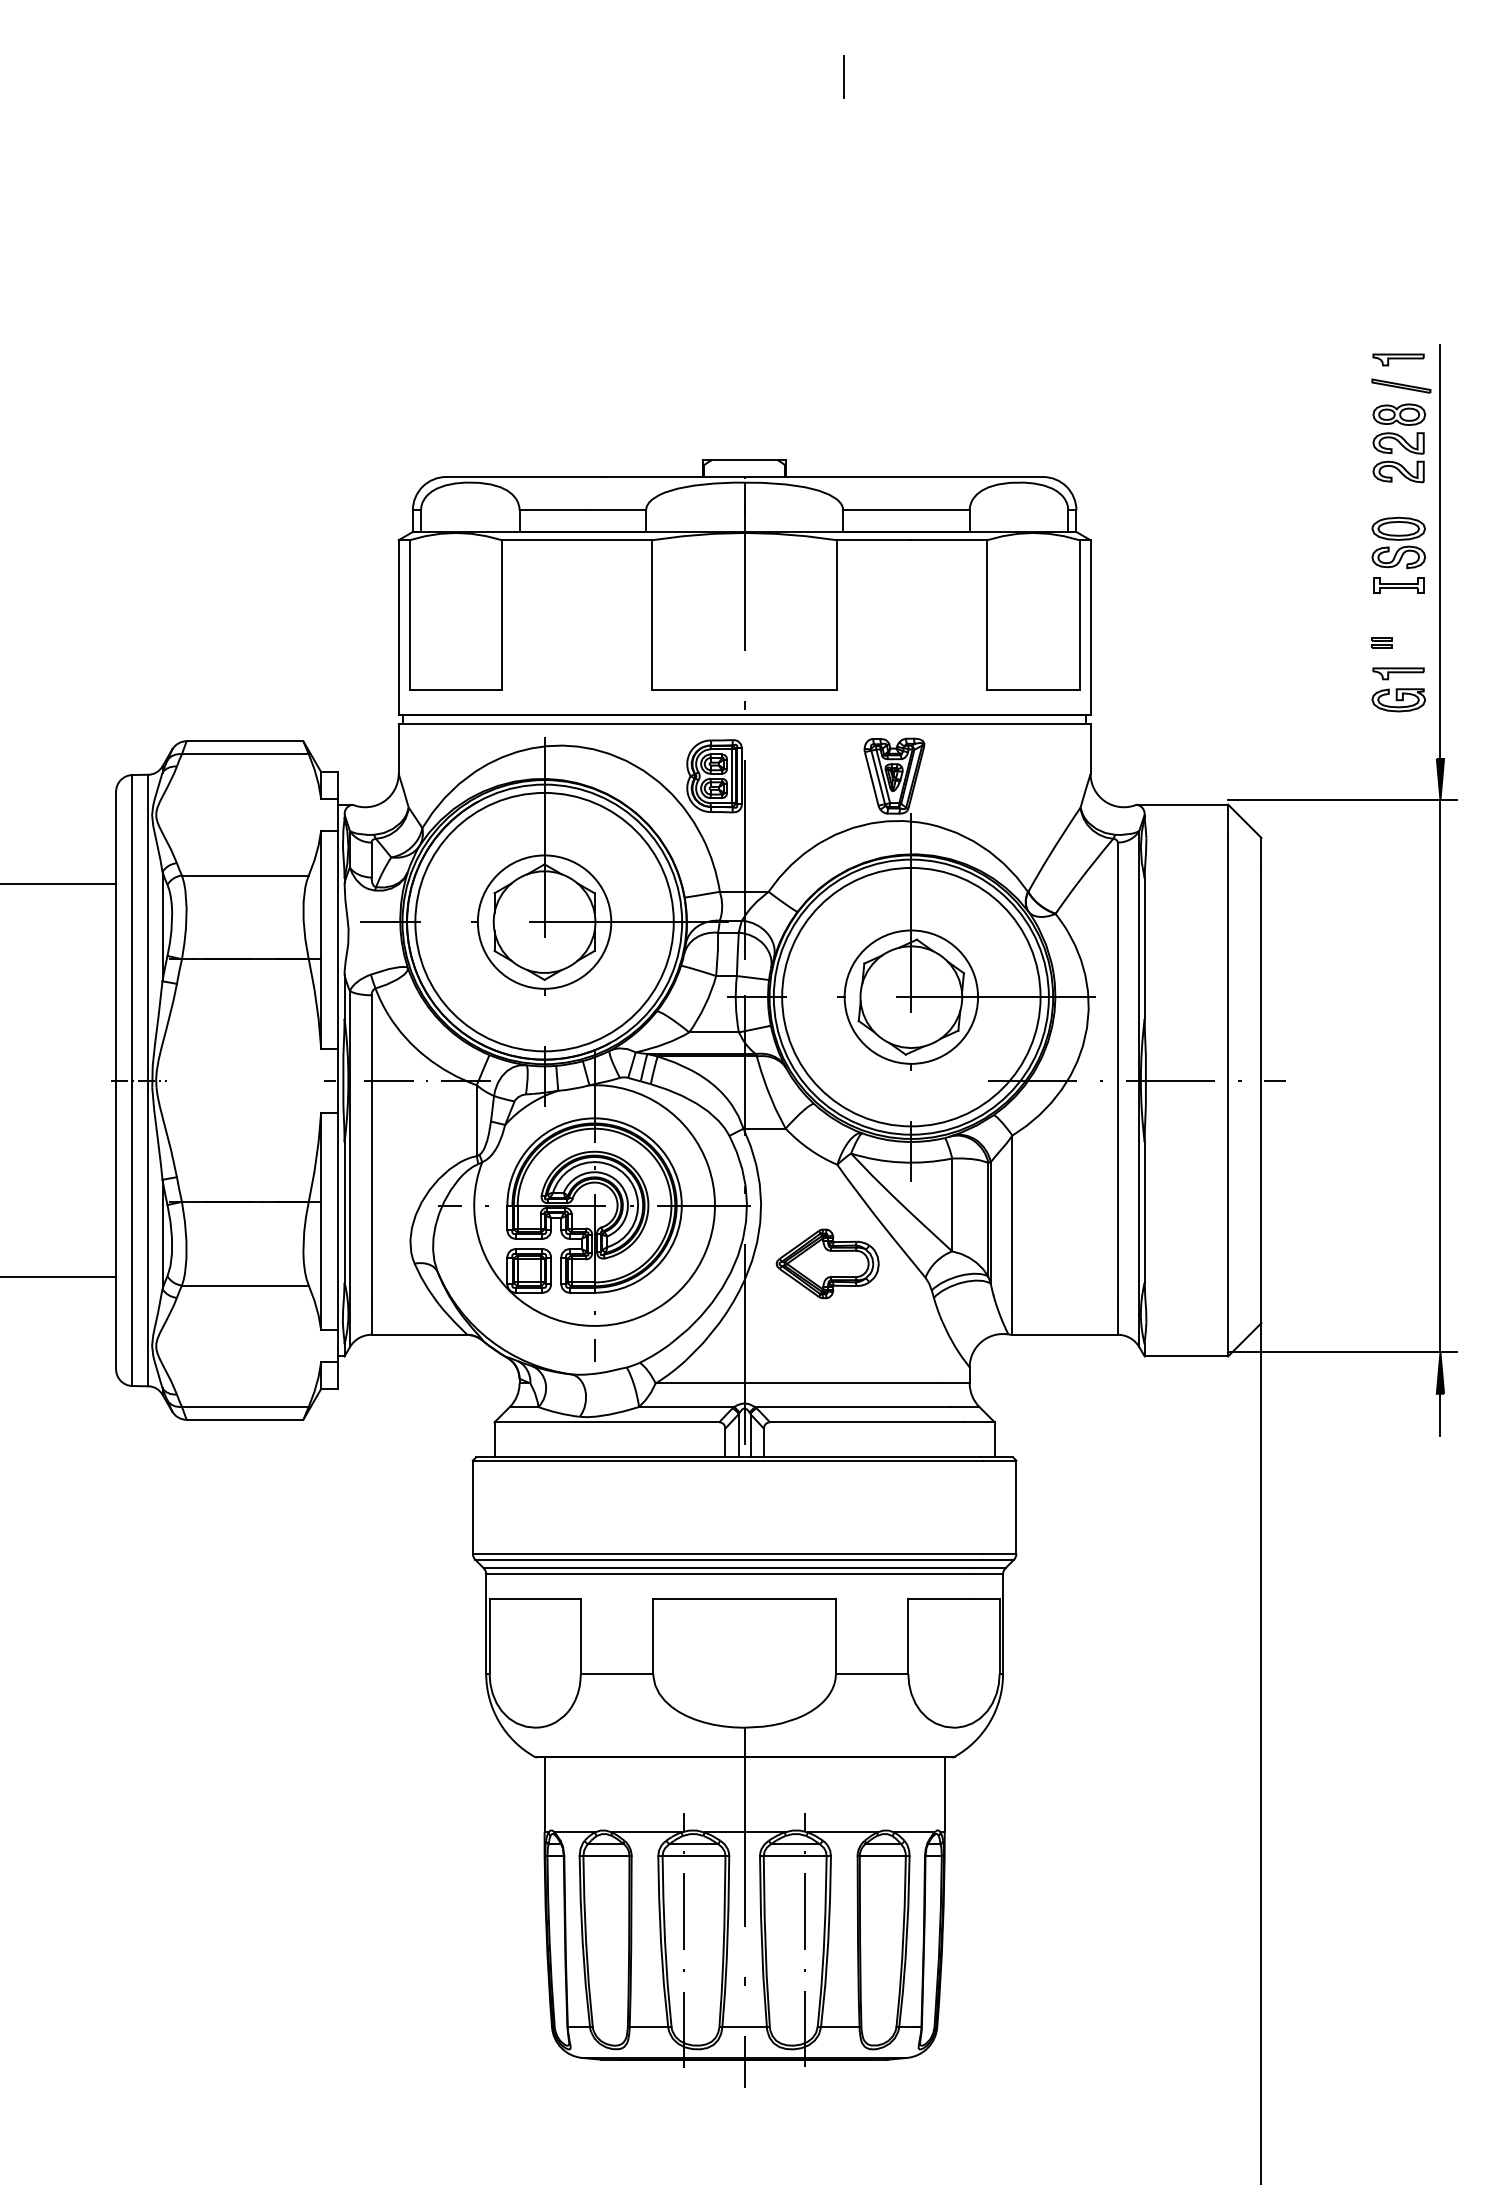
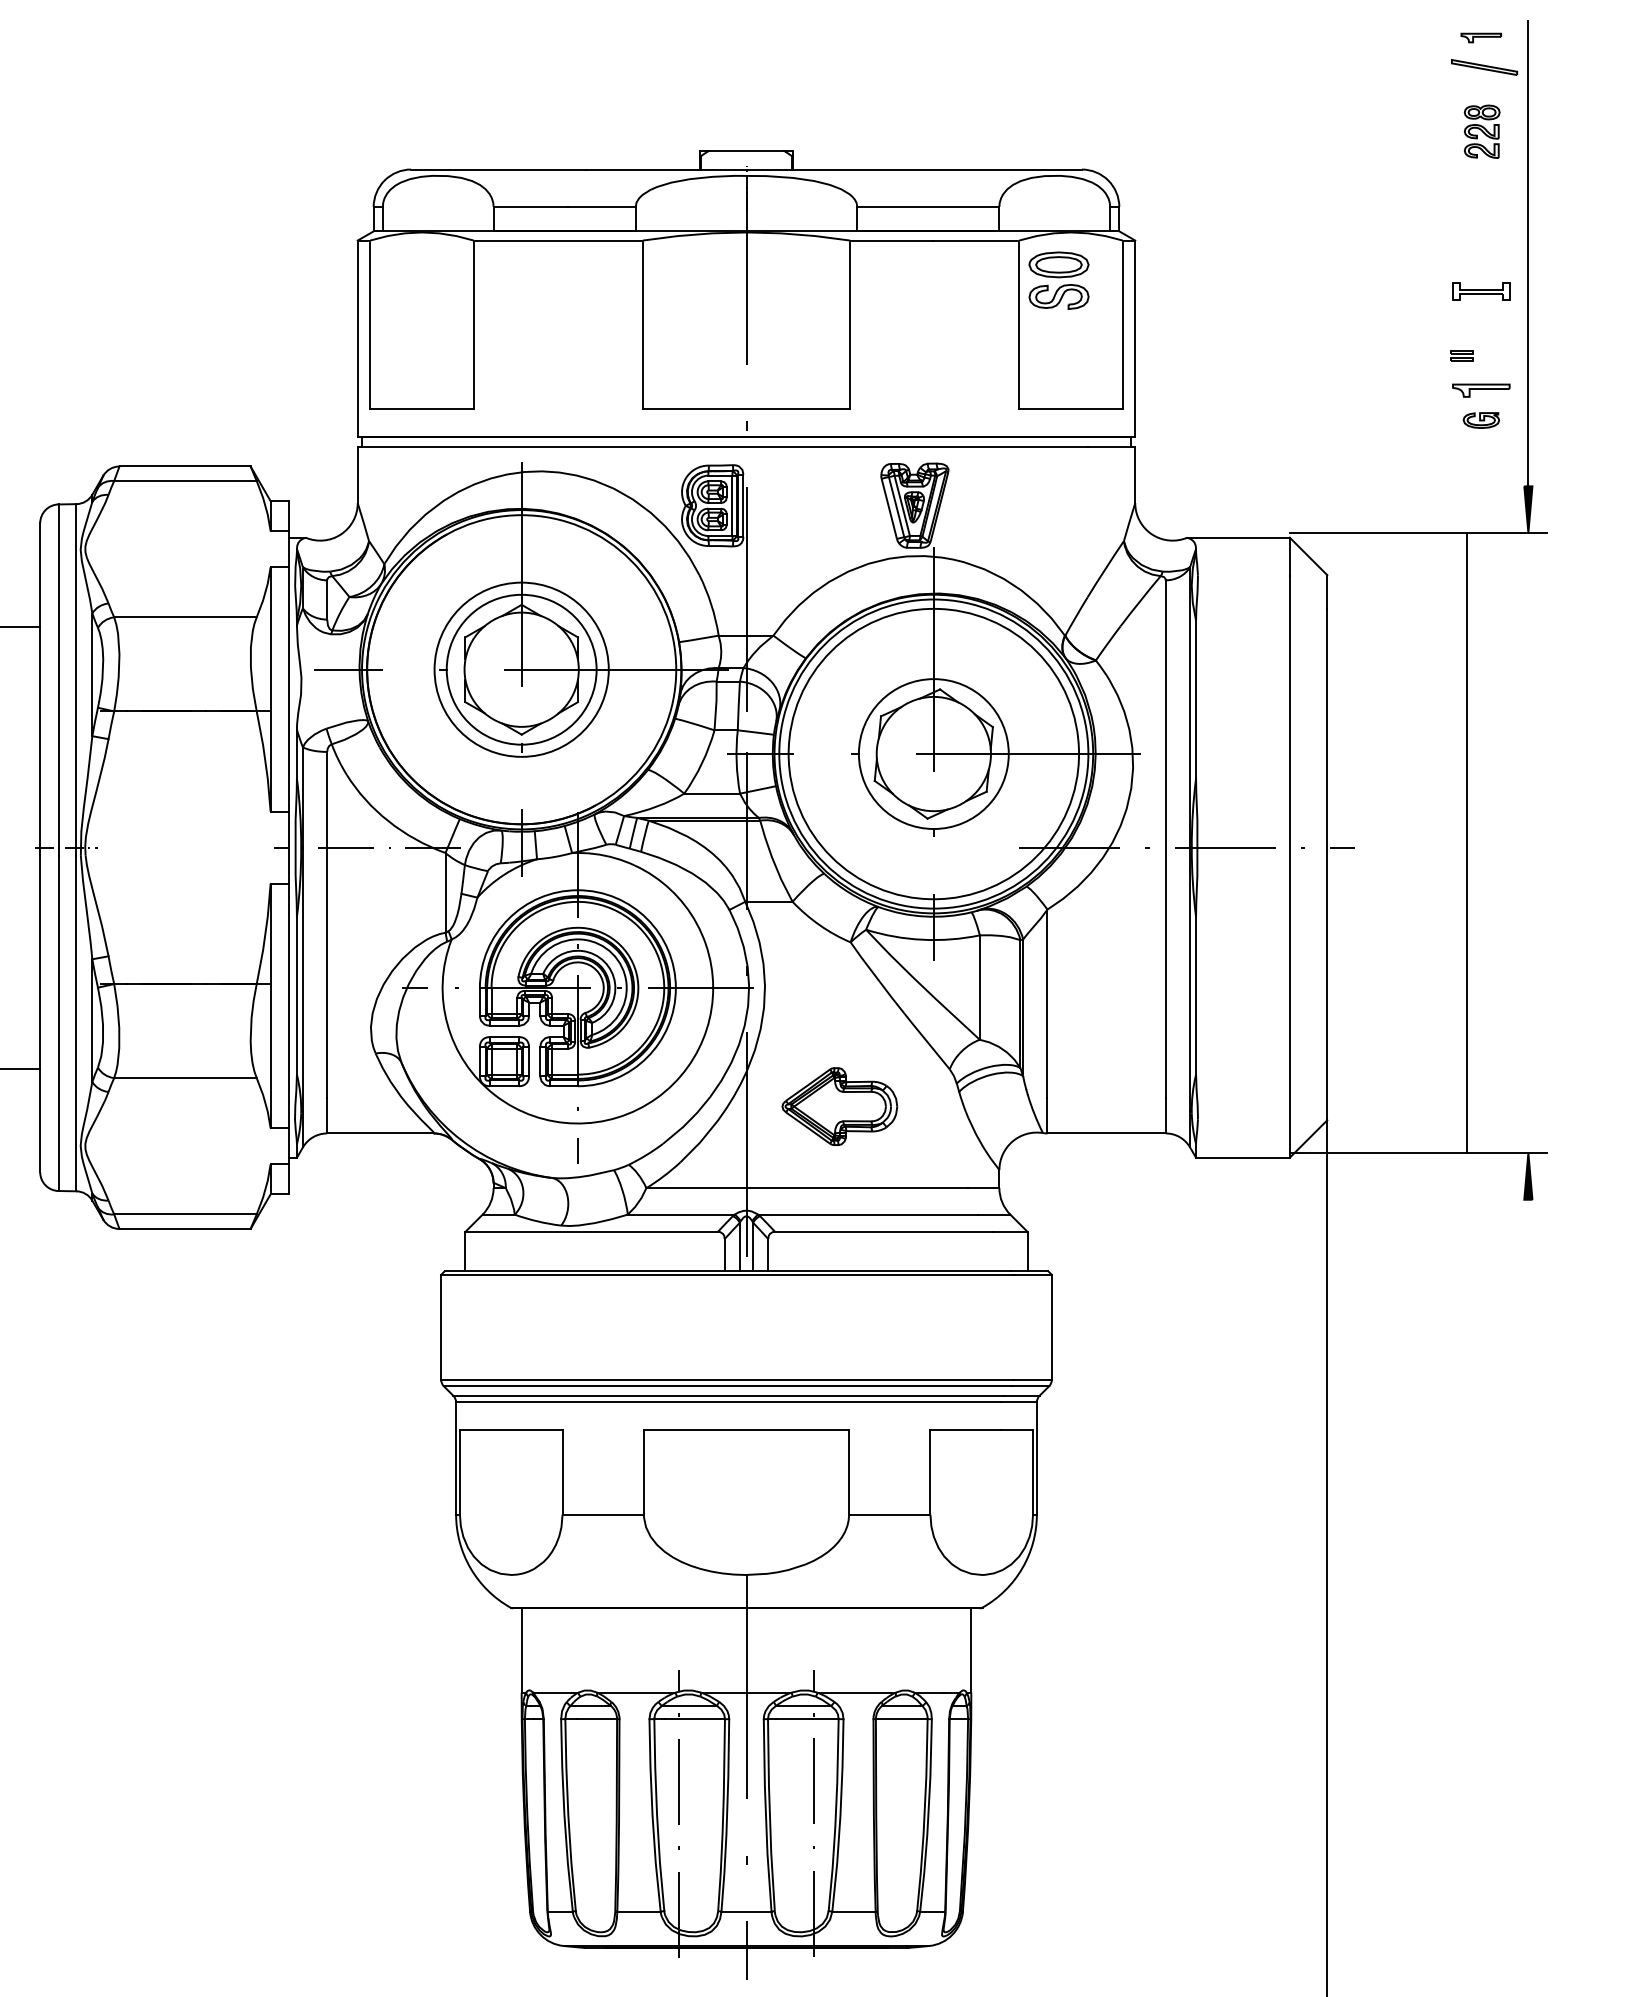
part: (1398, 359) -> (1481, 37), size x0.7
part: (1399, 443) -> (1482, 131), size x0.6
part: (1398, 542) -> (1058, 280), moved
part: (1398, 700) -> (1481, 420), size x0.6
circle: (544, 921) -> (521, 669), size x0.6
line: (1440, 1076) -> (1466, 843), moved
part: (827, 1263) -> (839, 1106), moved
line: (1440, 1414) -> (1528, 1223), removed

